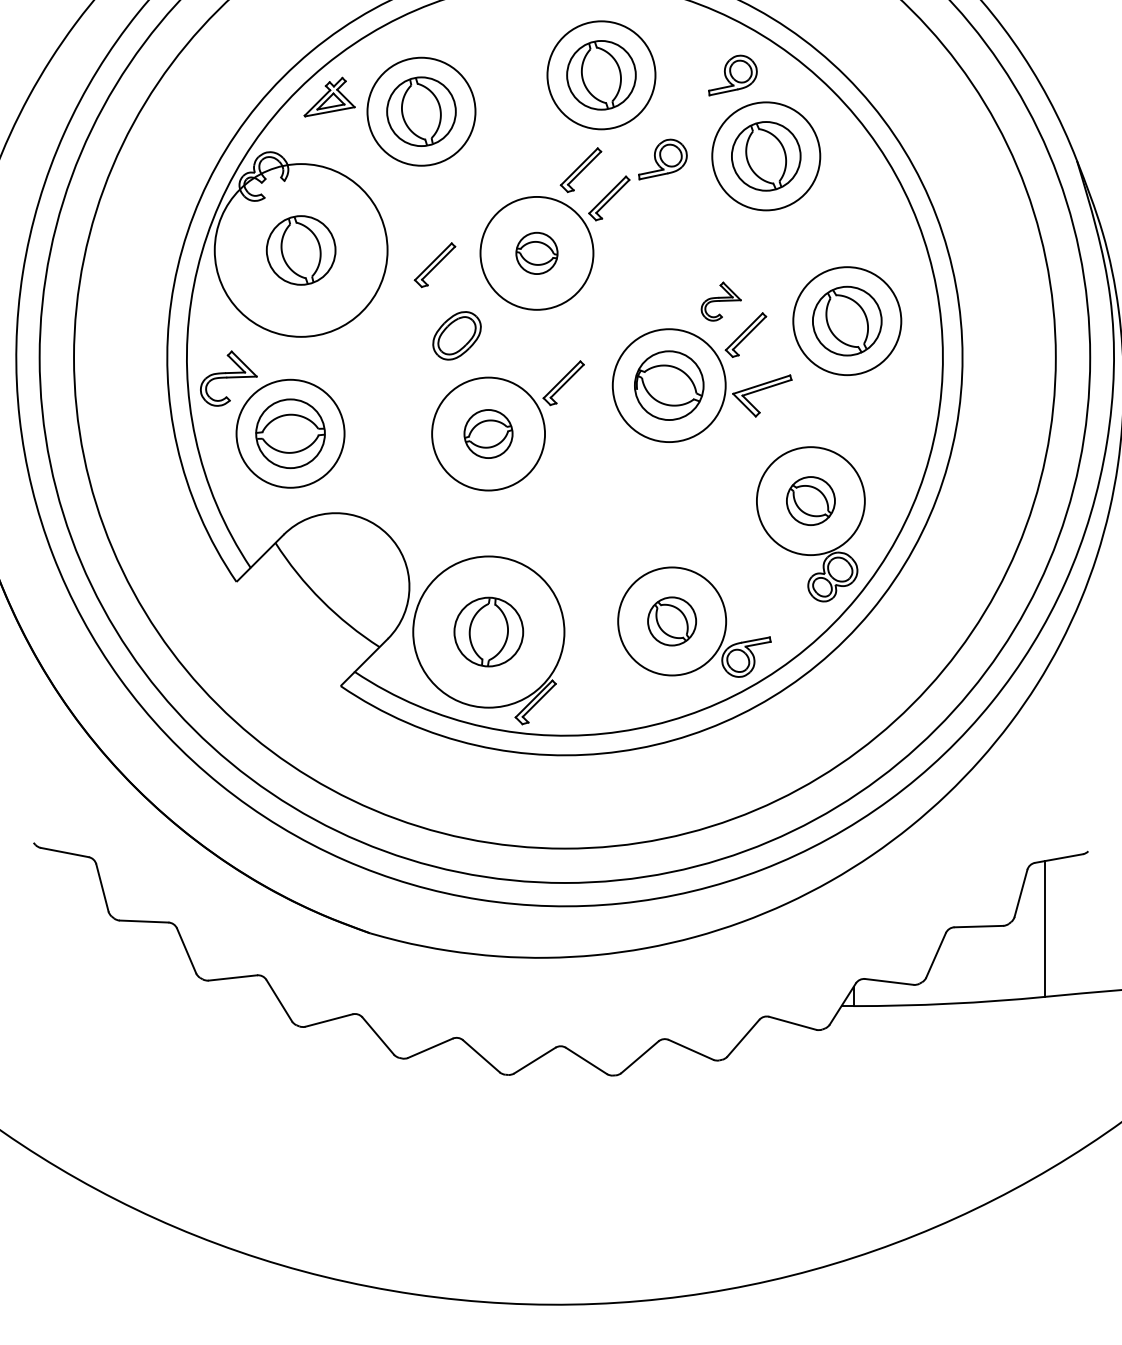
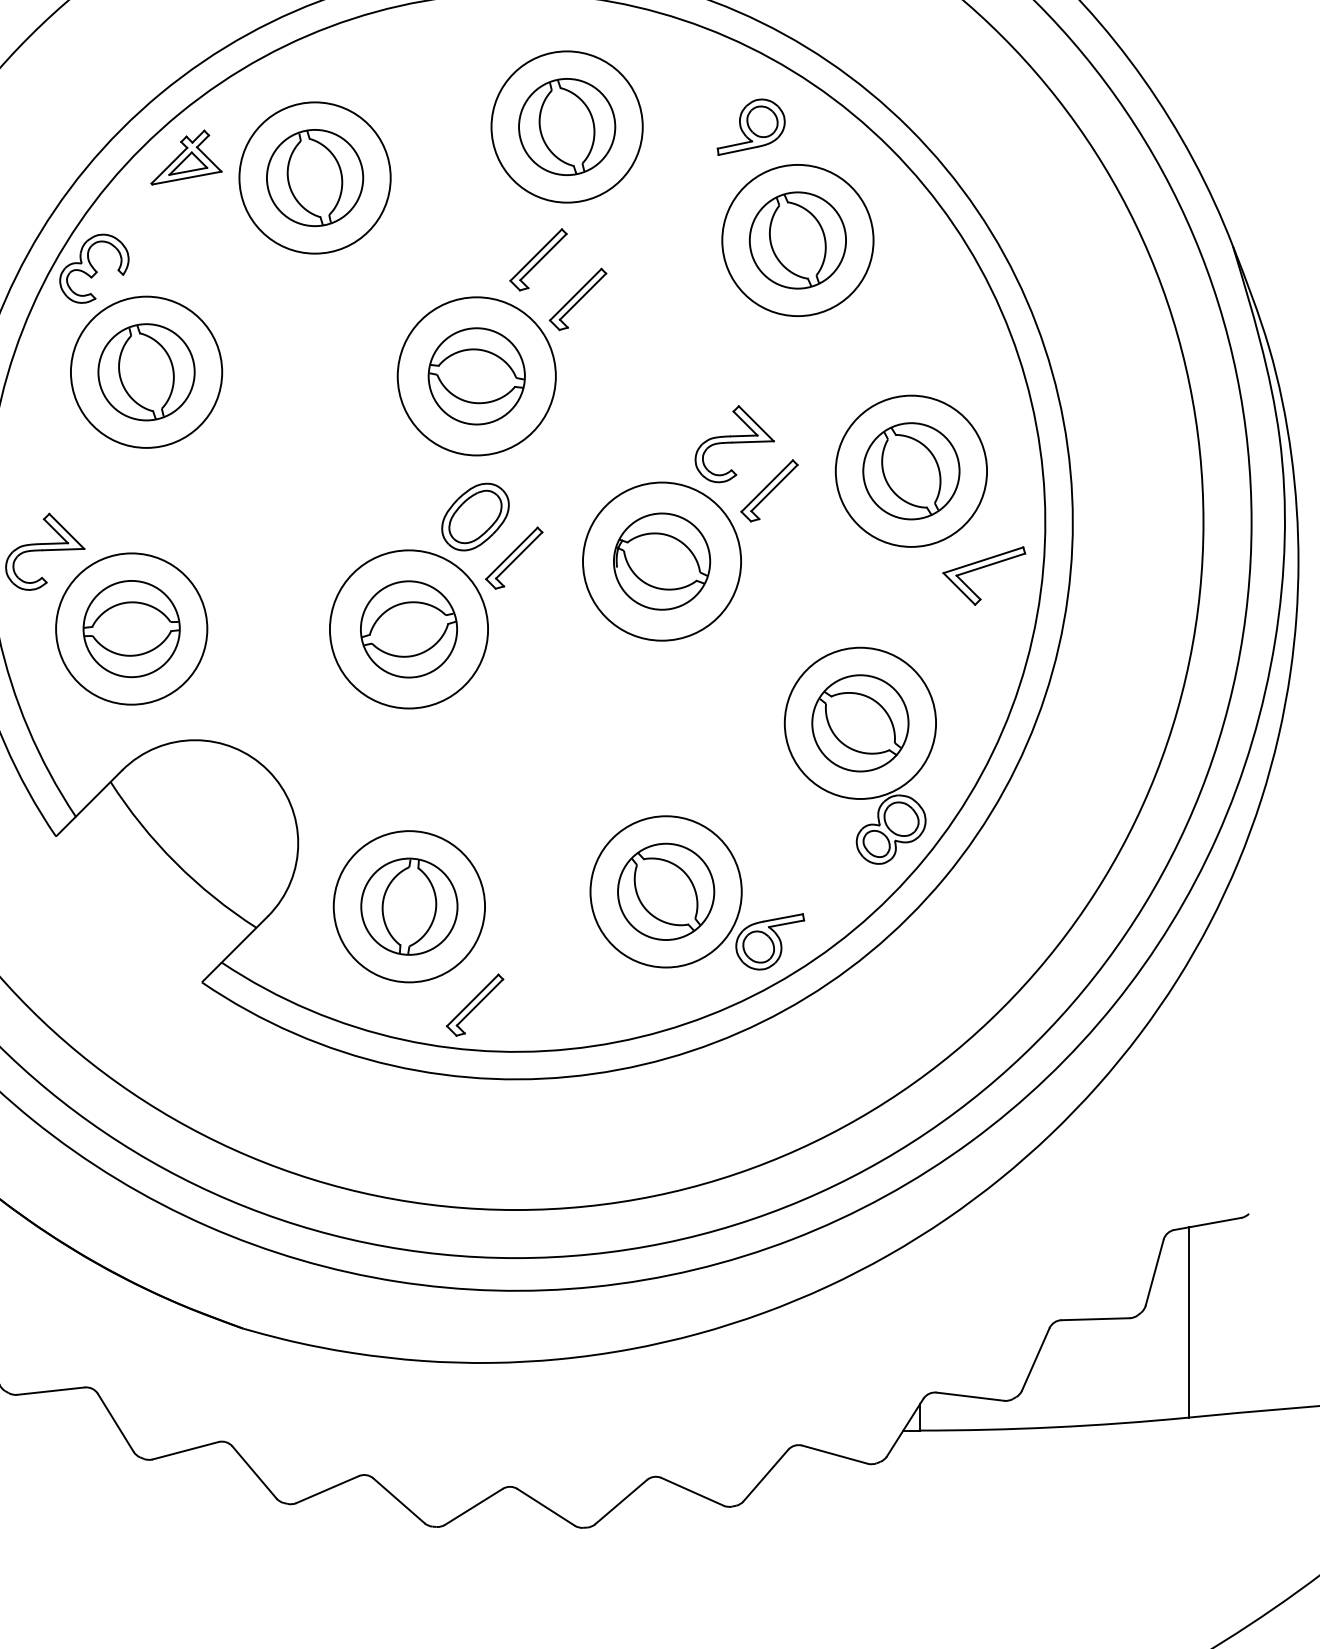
part: (662, 159) -> (652, 244), removed
circle: (301, 250) -> (147, 372), size x0.62
part: (536, 253) -> (476, 376), size x1.67
part: (434, 265) -> (333, 393), removed
part: (721, 301) -> (735, 443), size x1.43
part: (456, 335) -> (474, 516), moved
part: (762, 395) -> (984, 575), moved
part: (488, 433) -> (408, 628), size x1.43
part: (810, 500) -> (859, 722), size x1.43
part: (671, 621) -> (665, 891), size x1.43
circle: (488, 632) -> (408, 907), size x0.71

